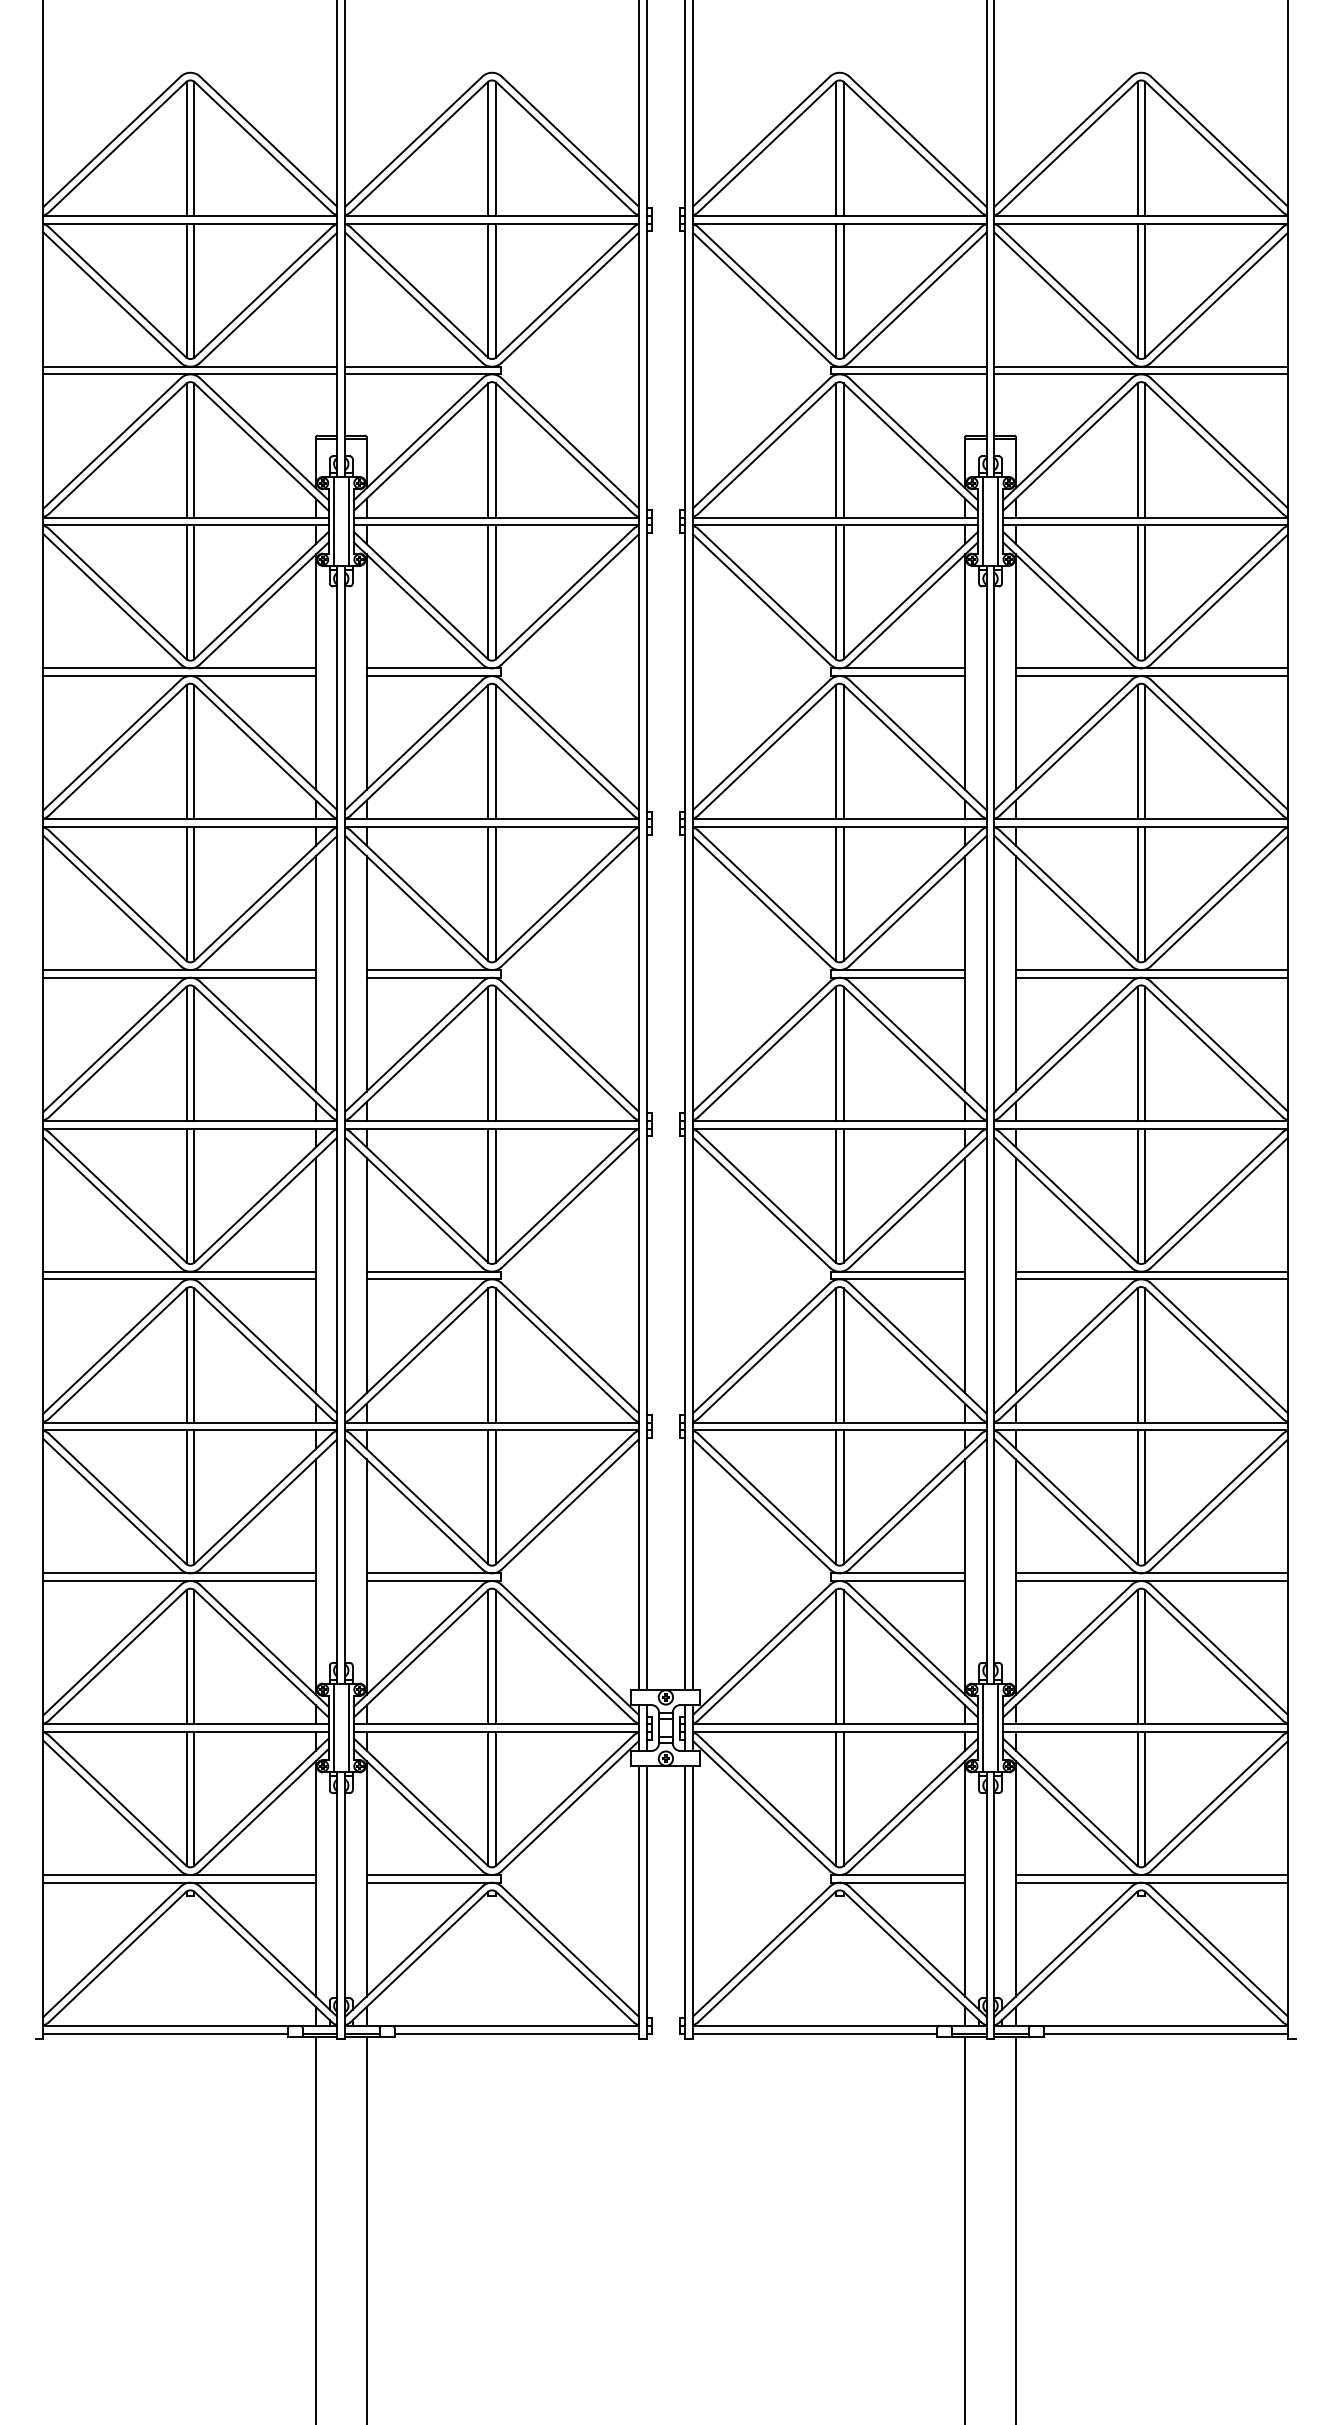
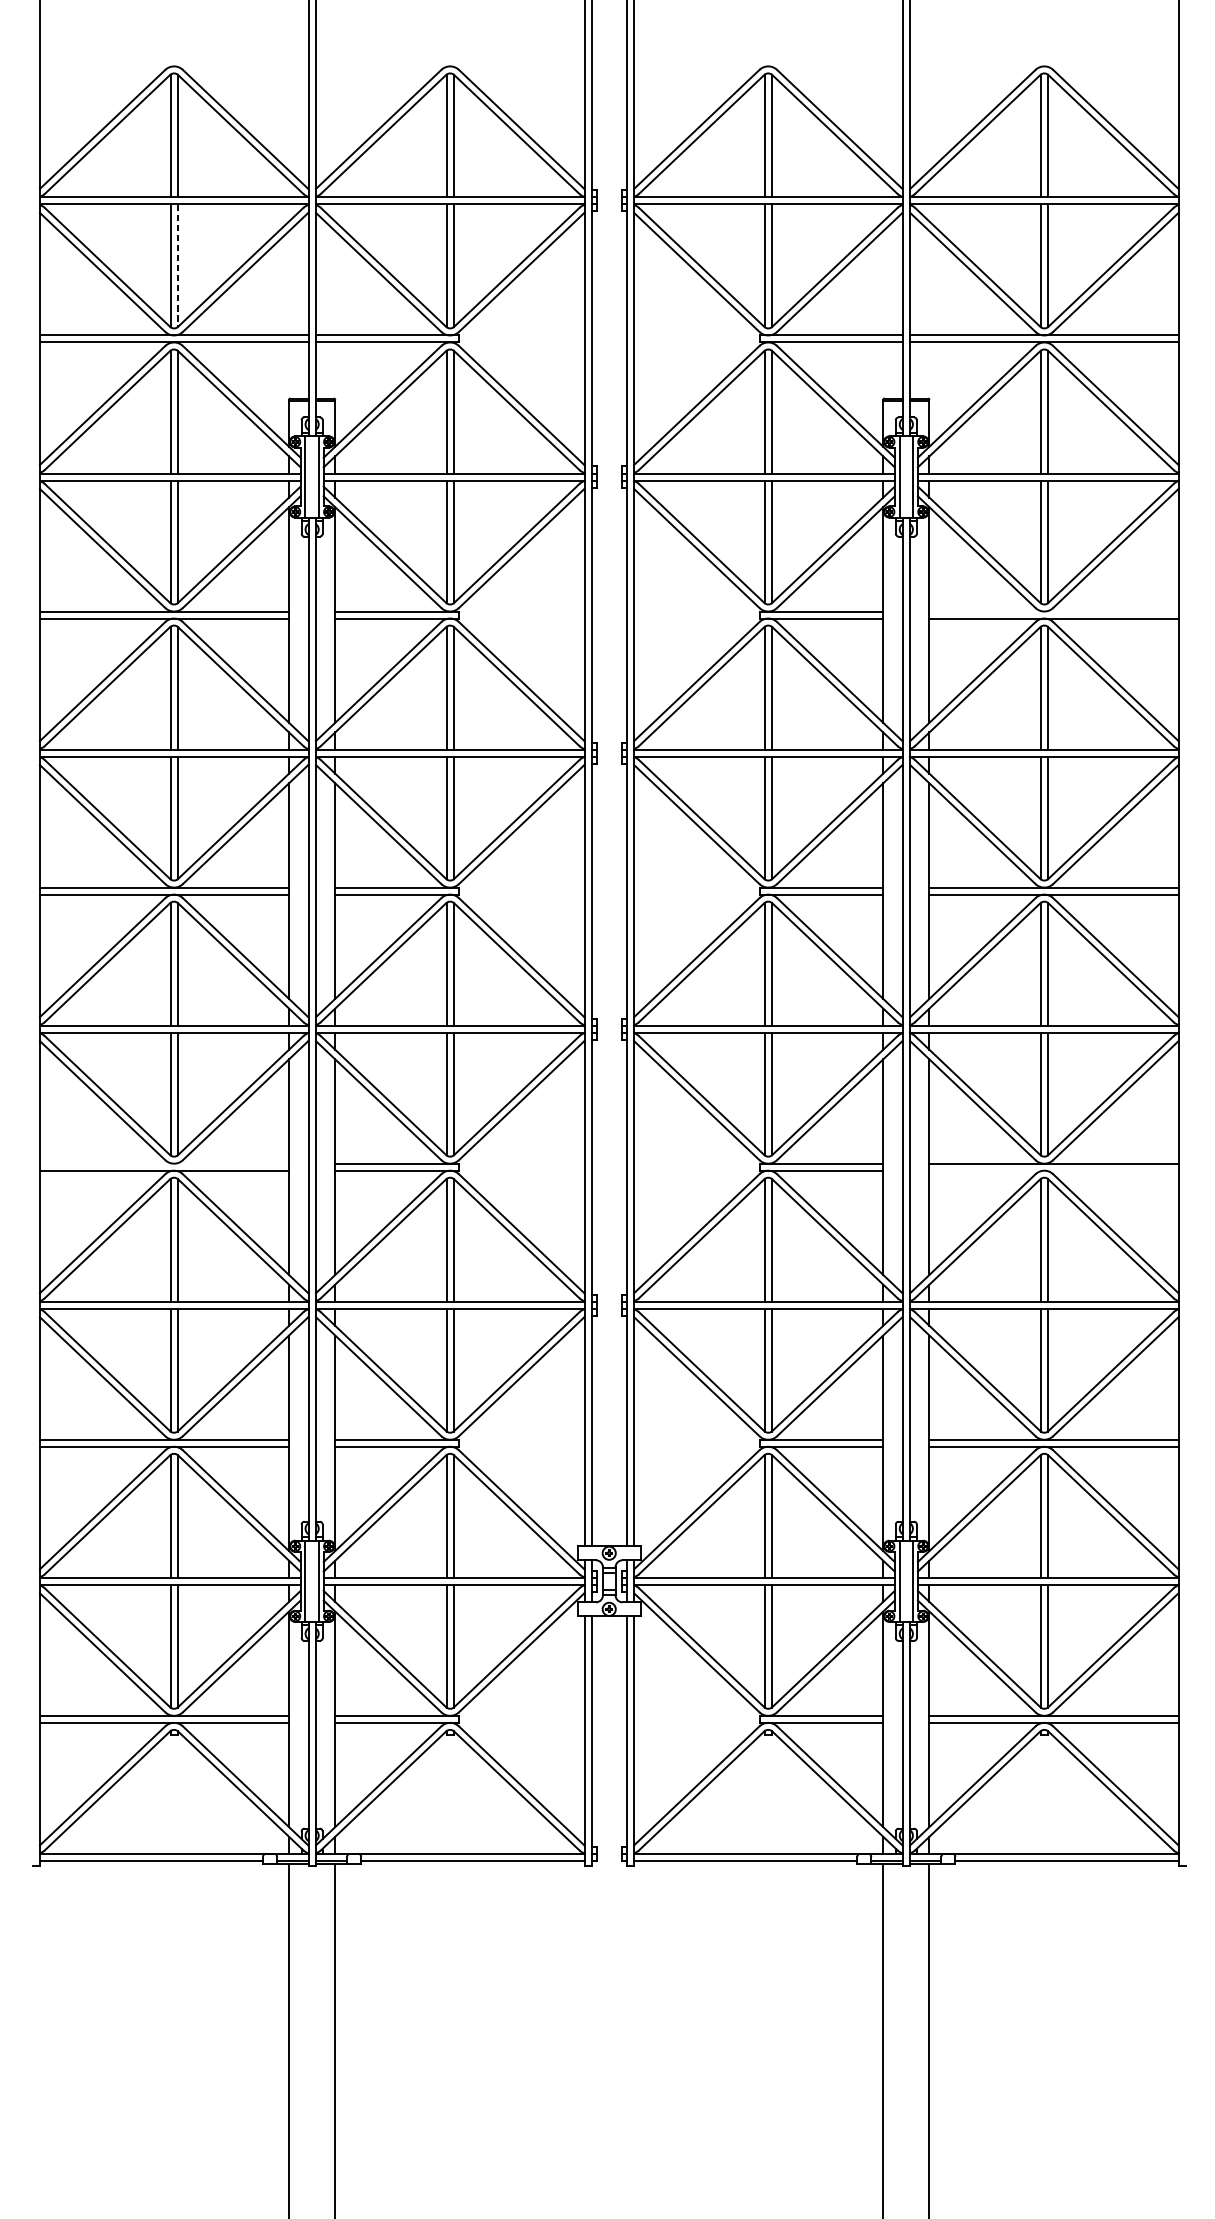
line: (194, 291) -> (177, 266), solid -> dashed
line: (1151, 668) -> (1053, 611), removed
line: (179, 1271) -> (164, 1163), removed
line: (1151, 1279) -> (1053, 1170), removed

